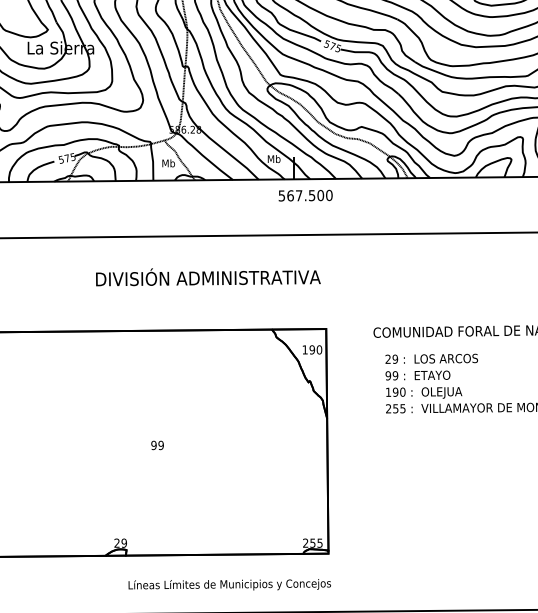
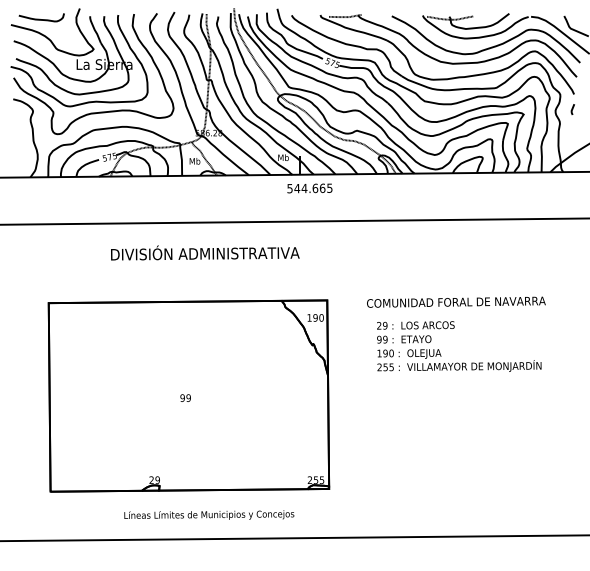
text: (309, 195) -> (313, 188), 567.500 -> 544.665
text: (208, 276) -> (205, 252), moved
text: (230, 584) -> (209, 514), moved

